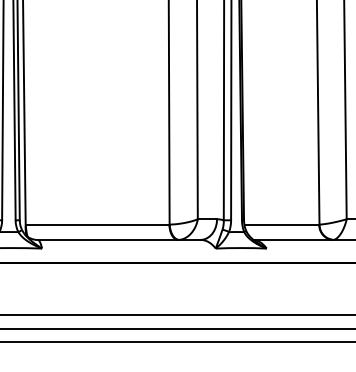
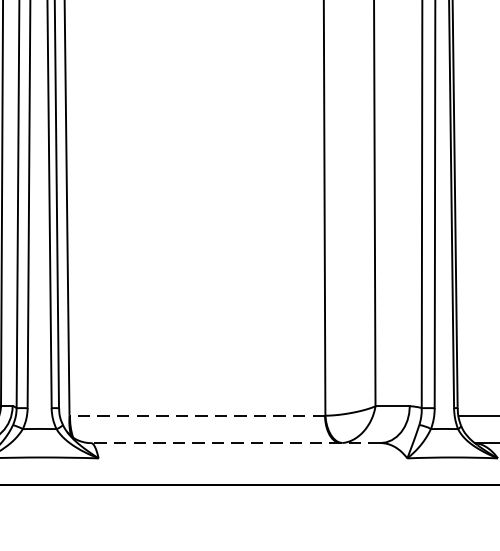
line: (97, 224) -> (197, 415), solid -> dashed
line: (118, 239) -> (234, 442), solid -> dashed

